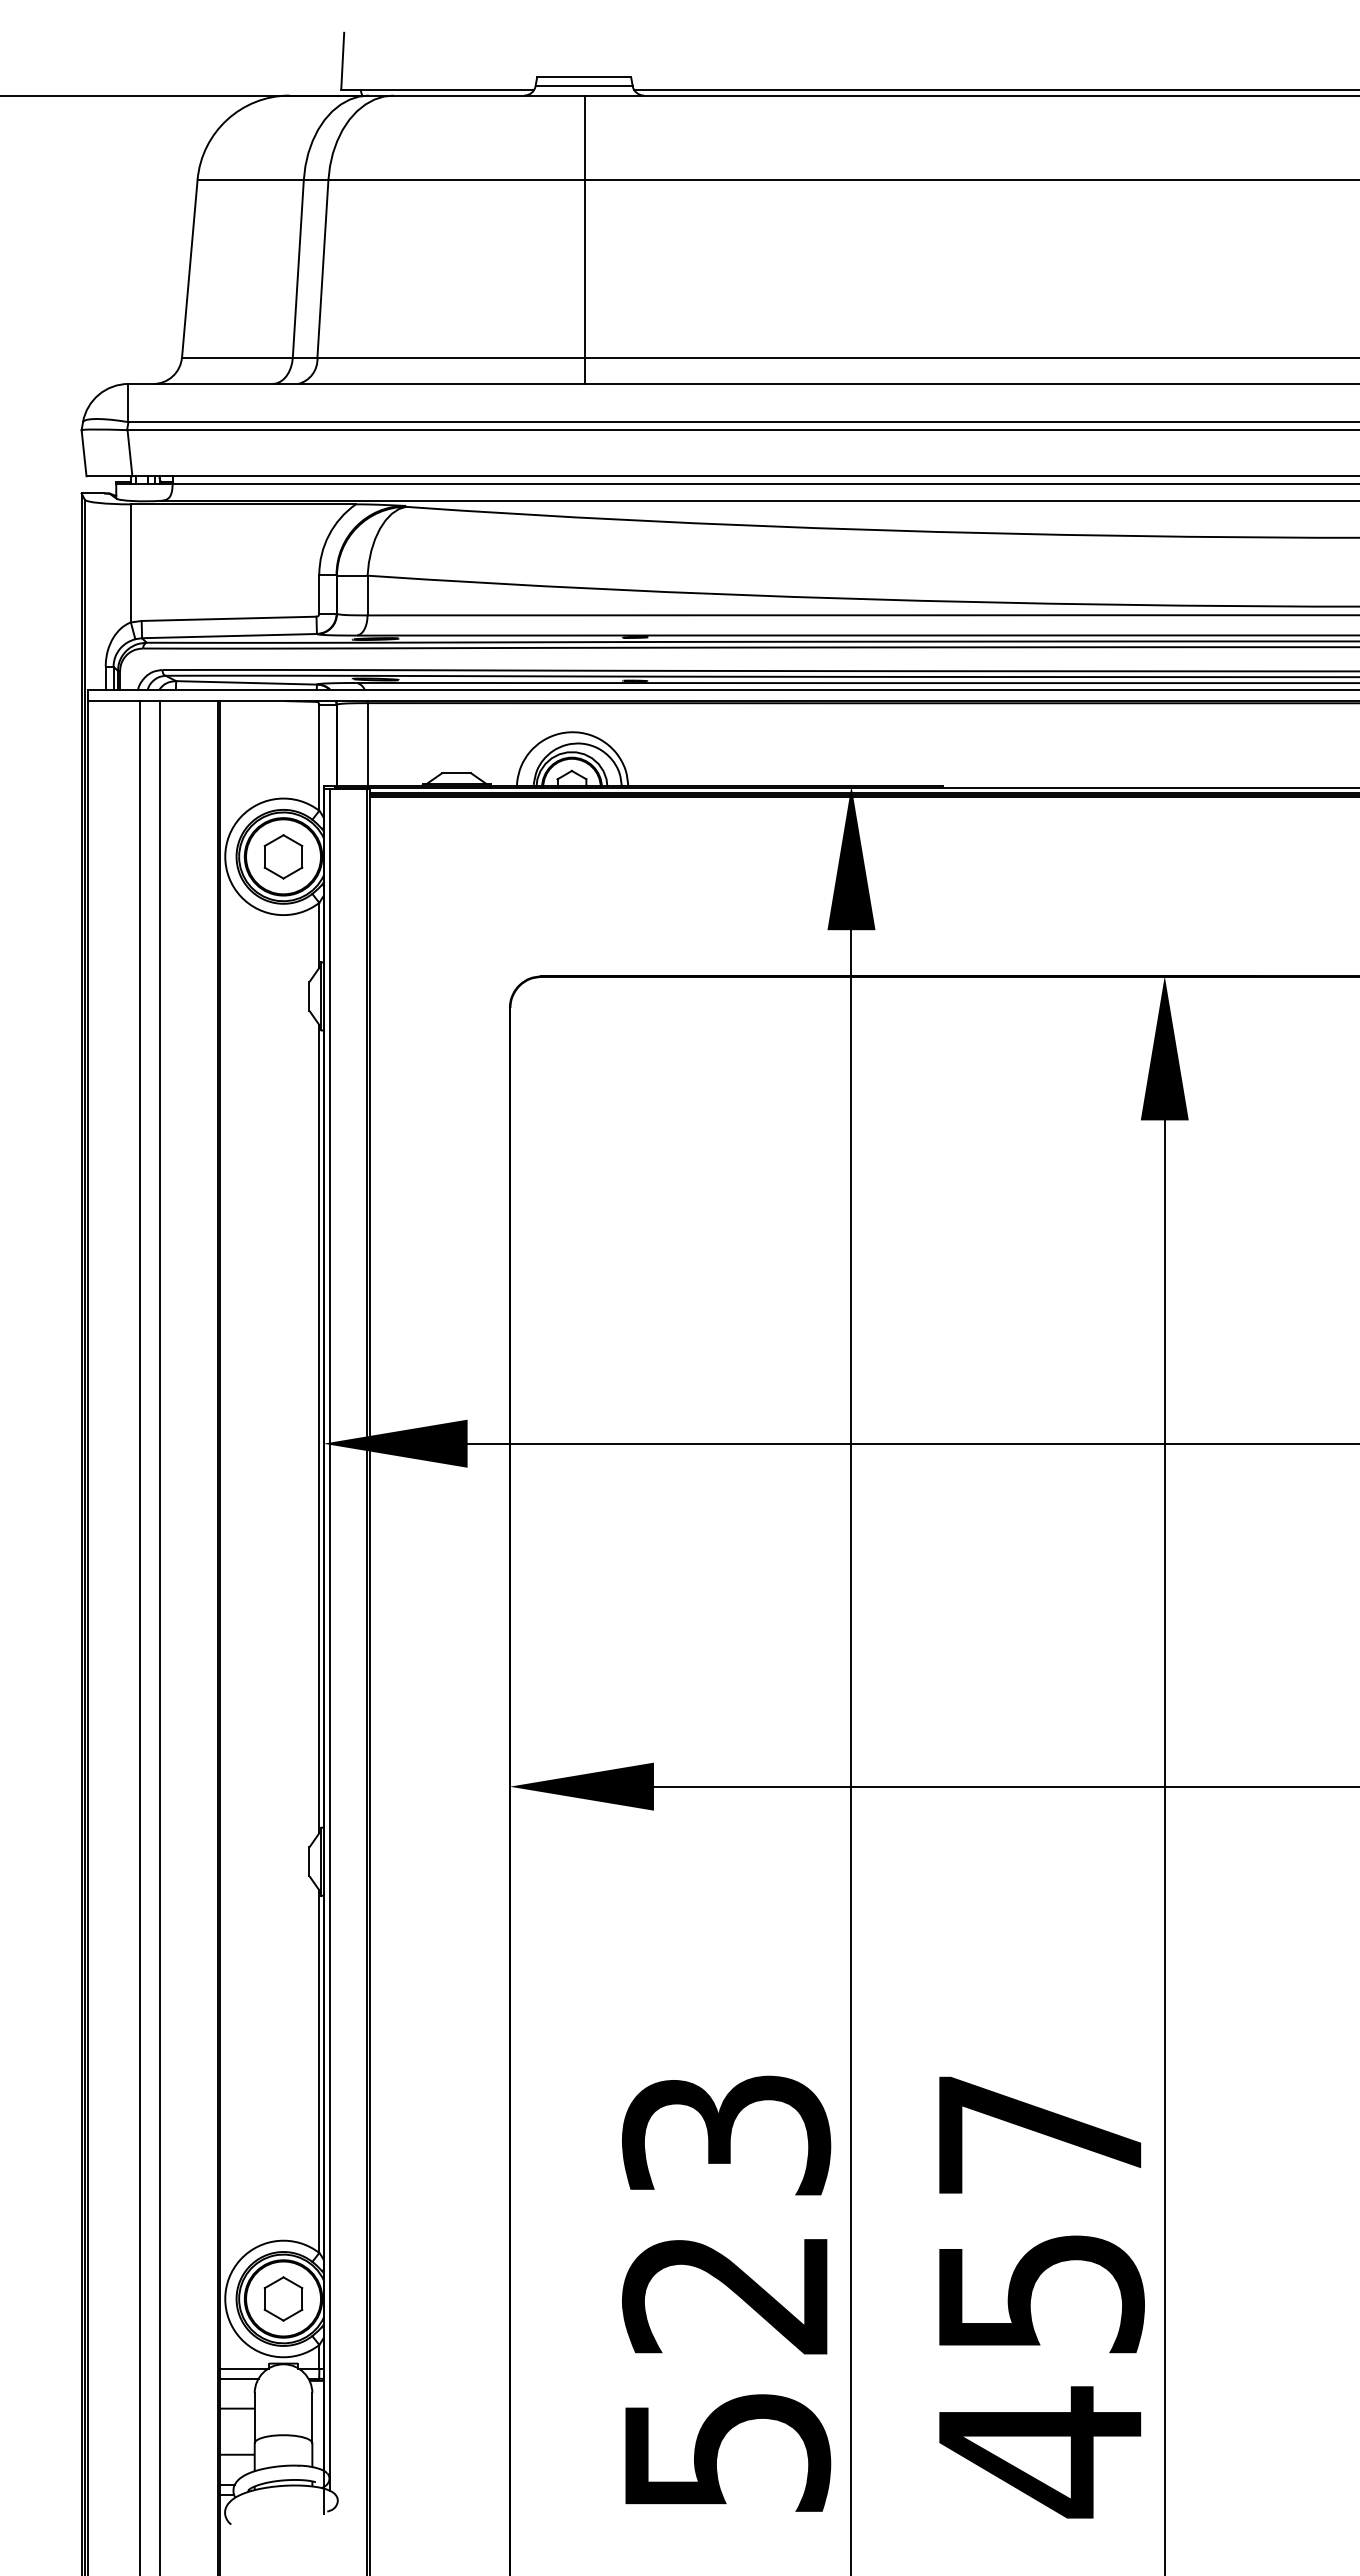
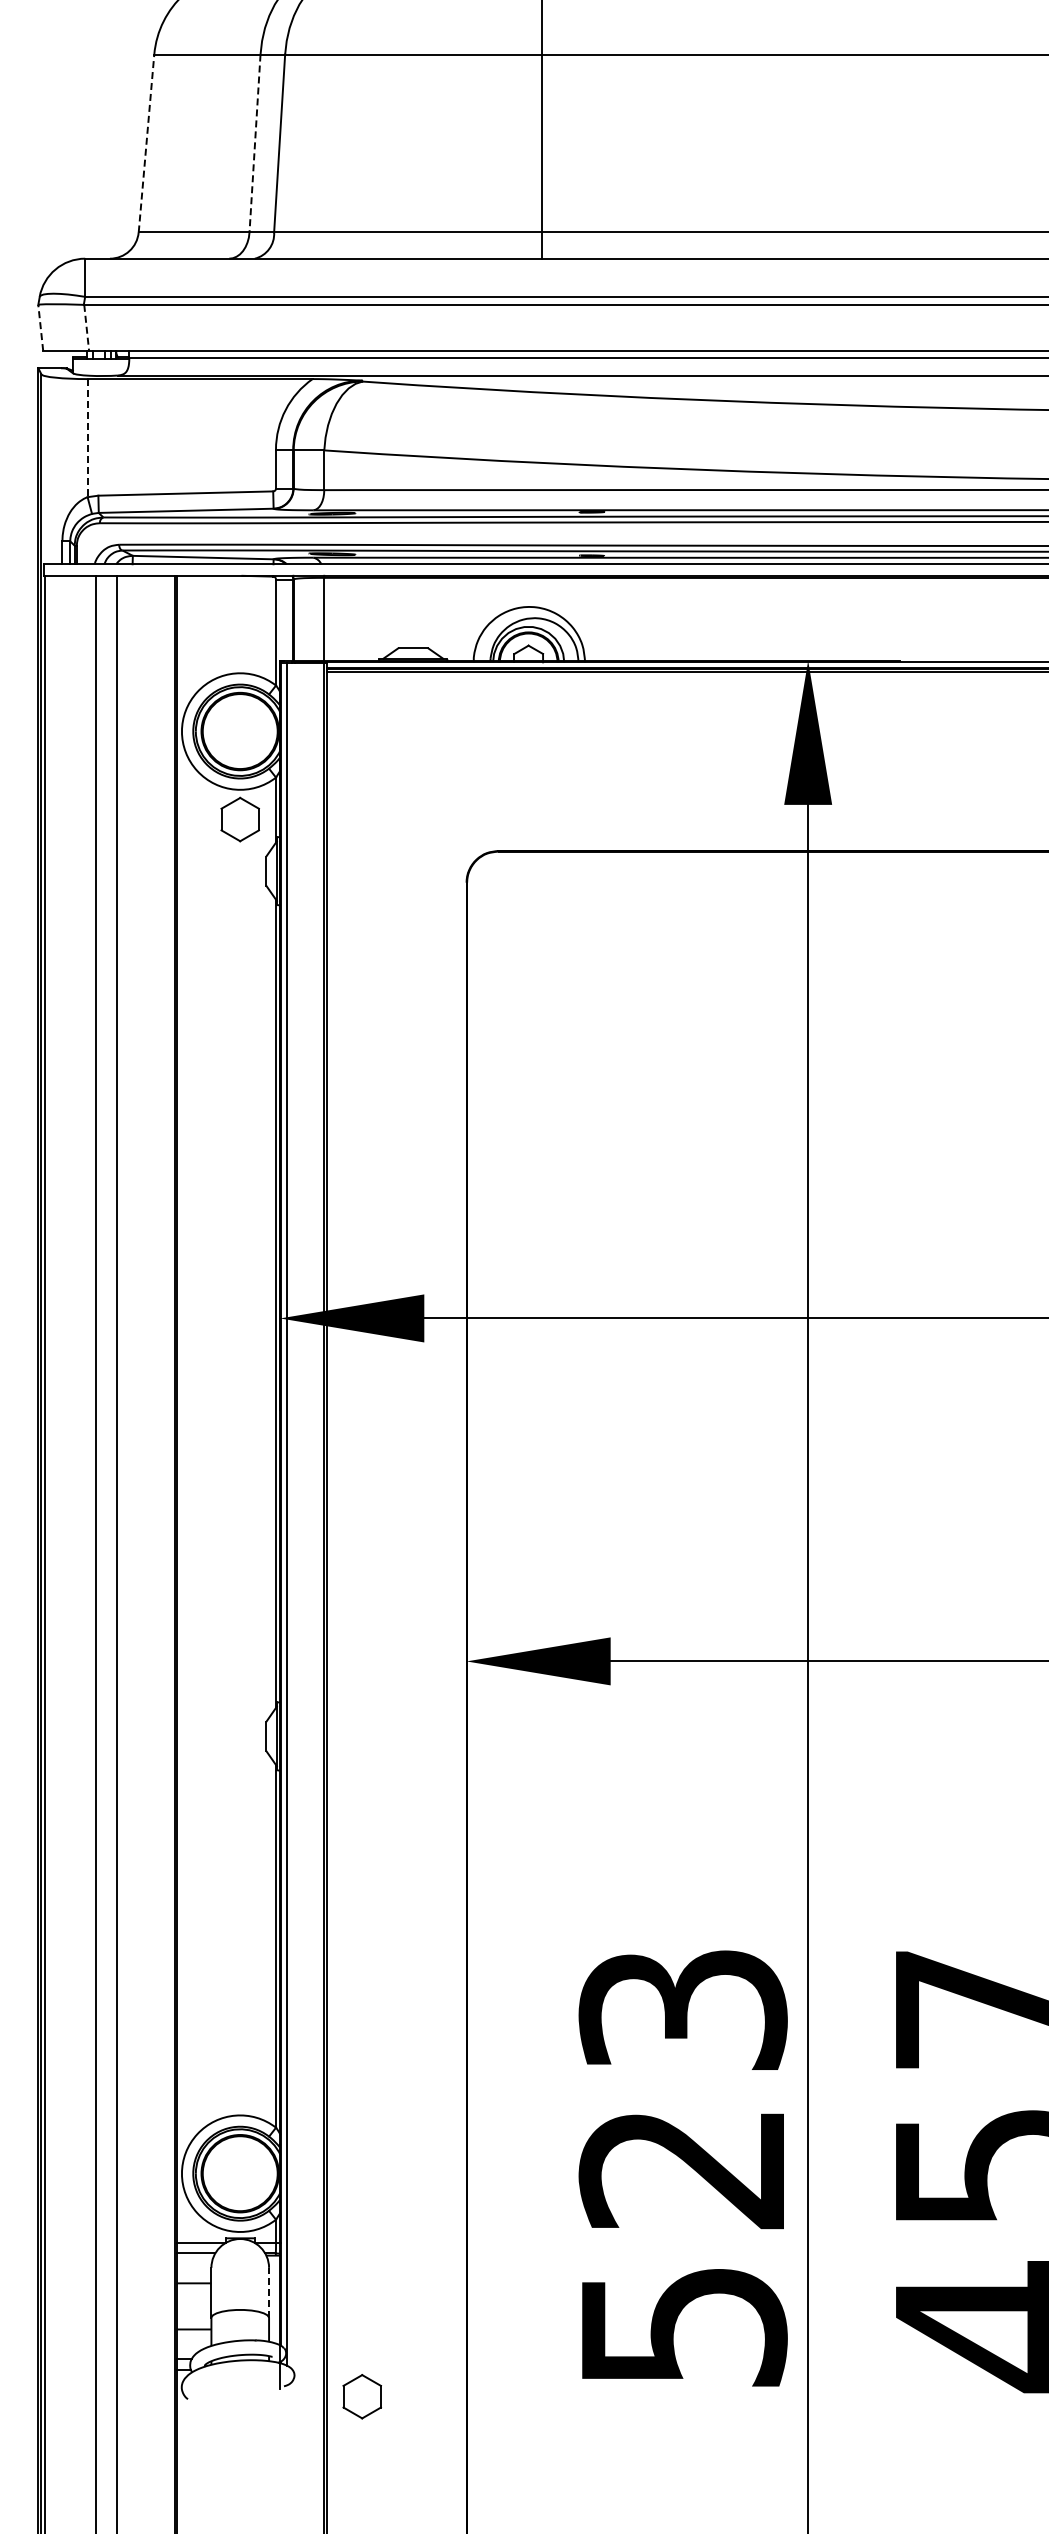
line: (189, 268) -> (146, 143), solid -> dashed
line: (298, 269) -> (255, 144), solid -> dashed
line: (84, 452) -> (41, 327), solid -> dashed
line: (130, 453) -> (87, 328), solid -> dashed
line: (130, 563) -> (87, 438), solid -> dashed
part: (283, 856) -> (240, 819), moved
part: (283, 2298) -> (362, 2396), moved
line: (312, 2417) -> (269, 2292), solid -> dashed

